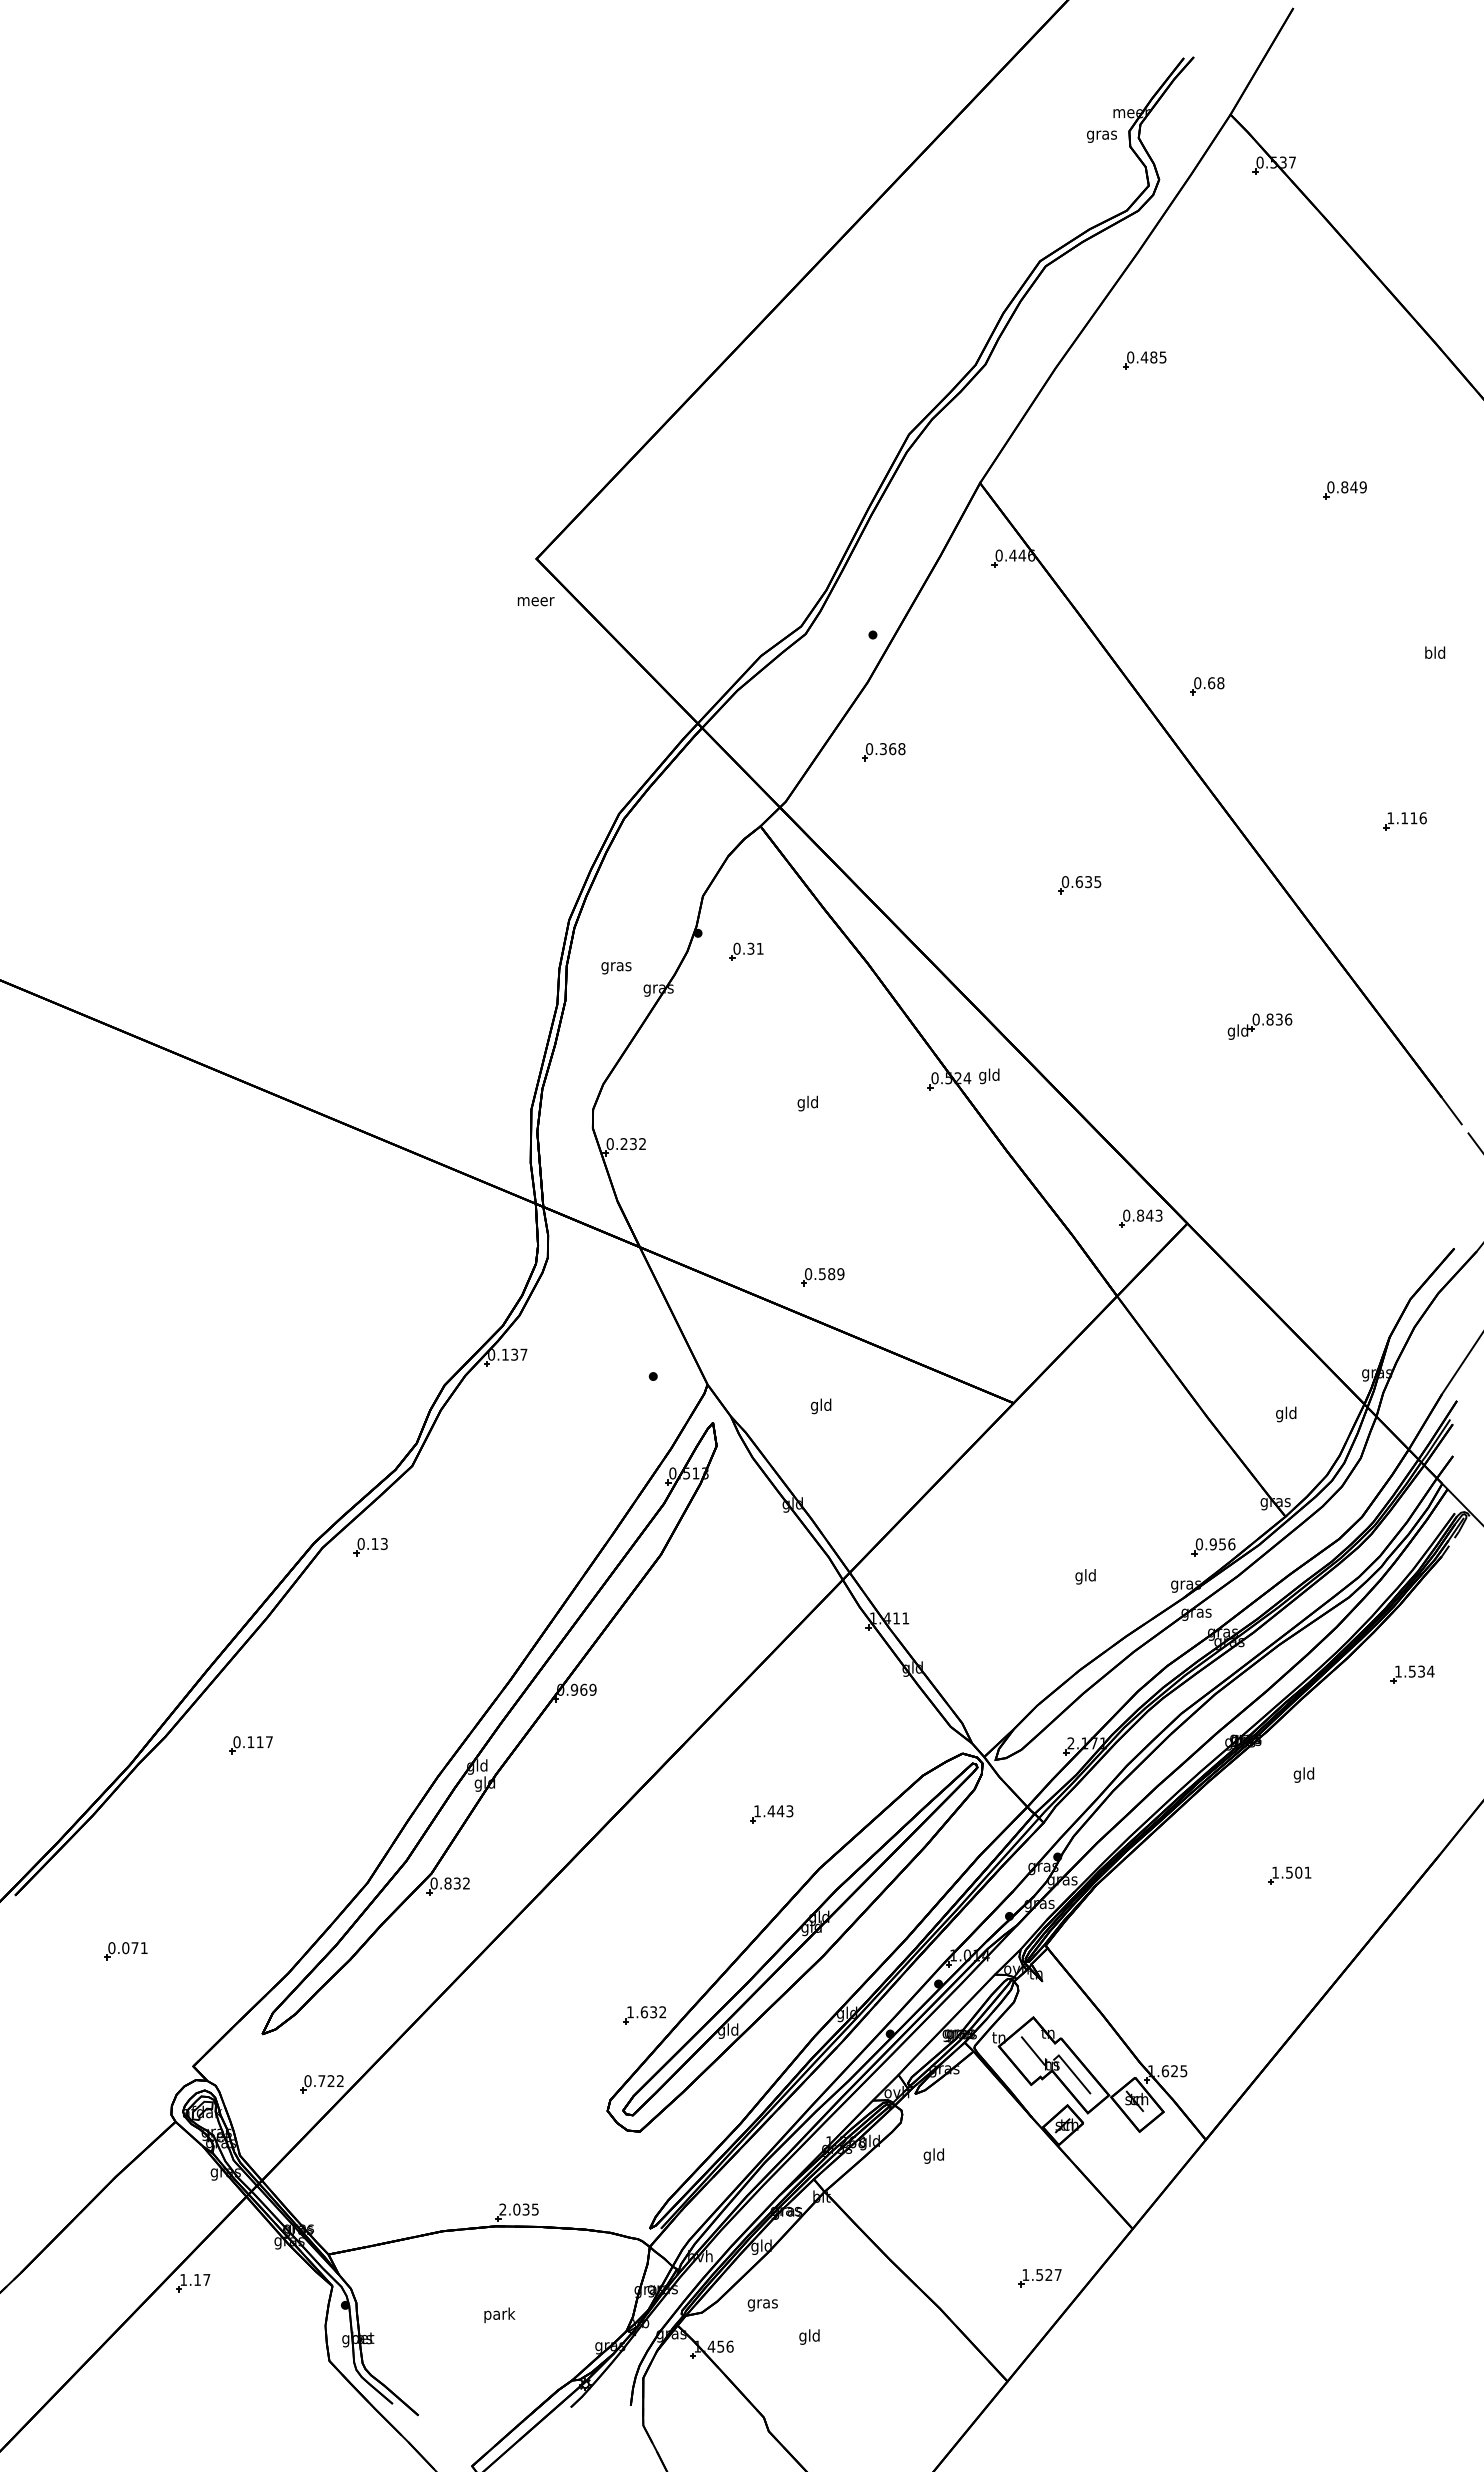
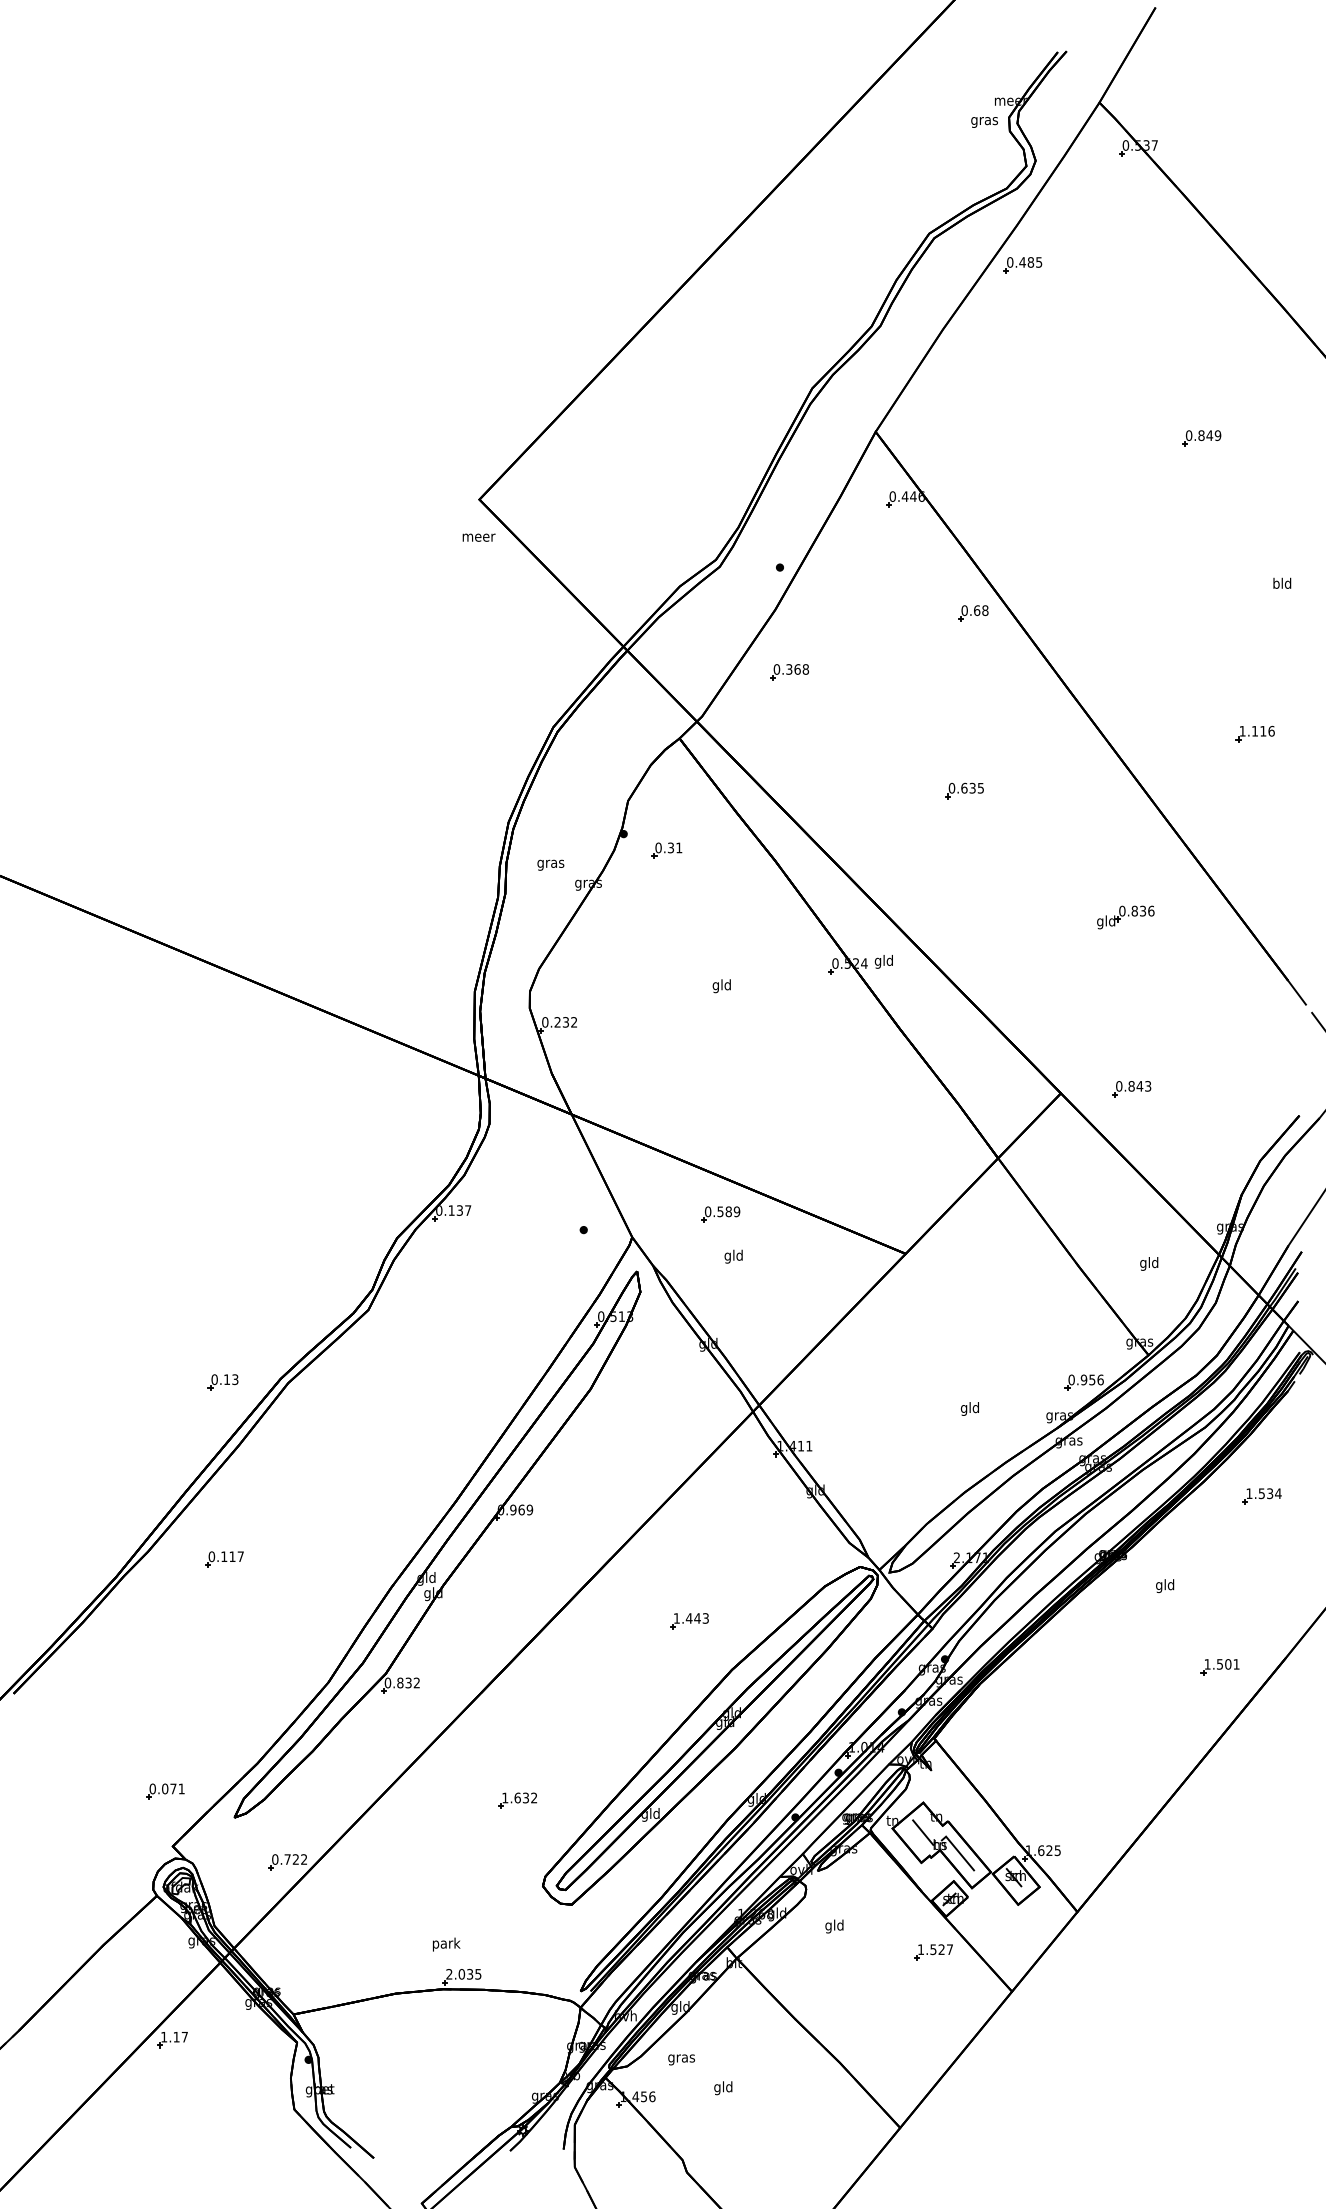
part: (1144, 360) -> (1022, 265), moved
part: (1207, 686) -> (973, 613), moved
part: (1140, 1218) -> (1131, 1088), moved
part: (822, 1277) -> (720, 1214), moved
part: (370, 1547) -> (223, 1382), moved
part: (1289, 1875) -> (1220, 1666), moved
part: (125, 1951) -> (164, 1791), moved
part: (644, 2015) -> (517, 1800), moved
part: (1039, 2278) -> (933, 1952), moved
text: (499, 2315) -> (446, 1944), moved

